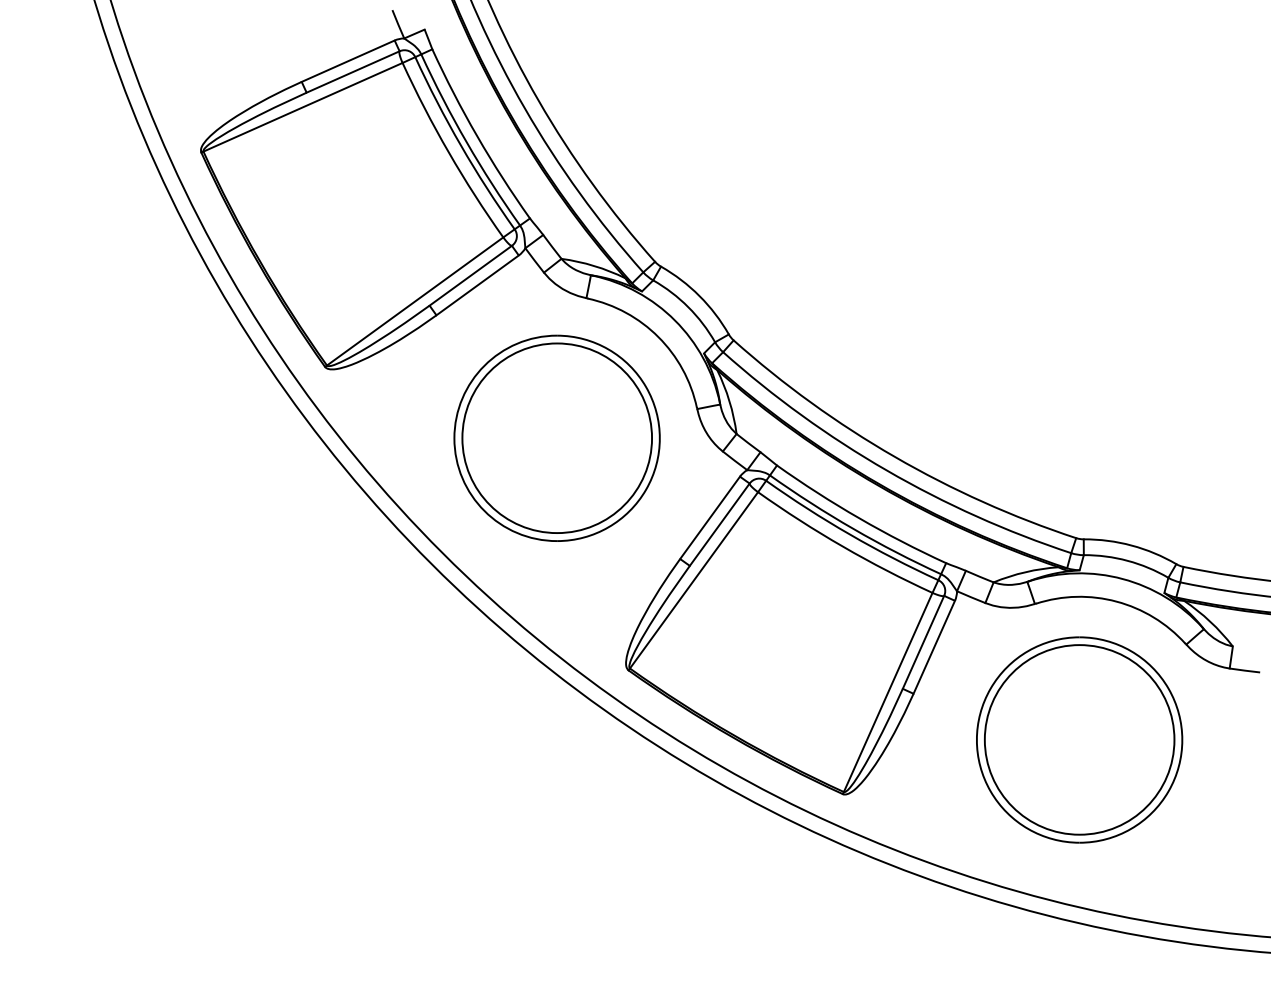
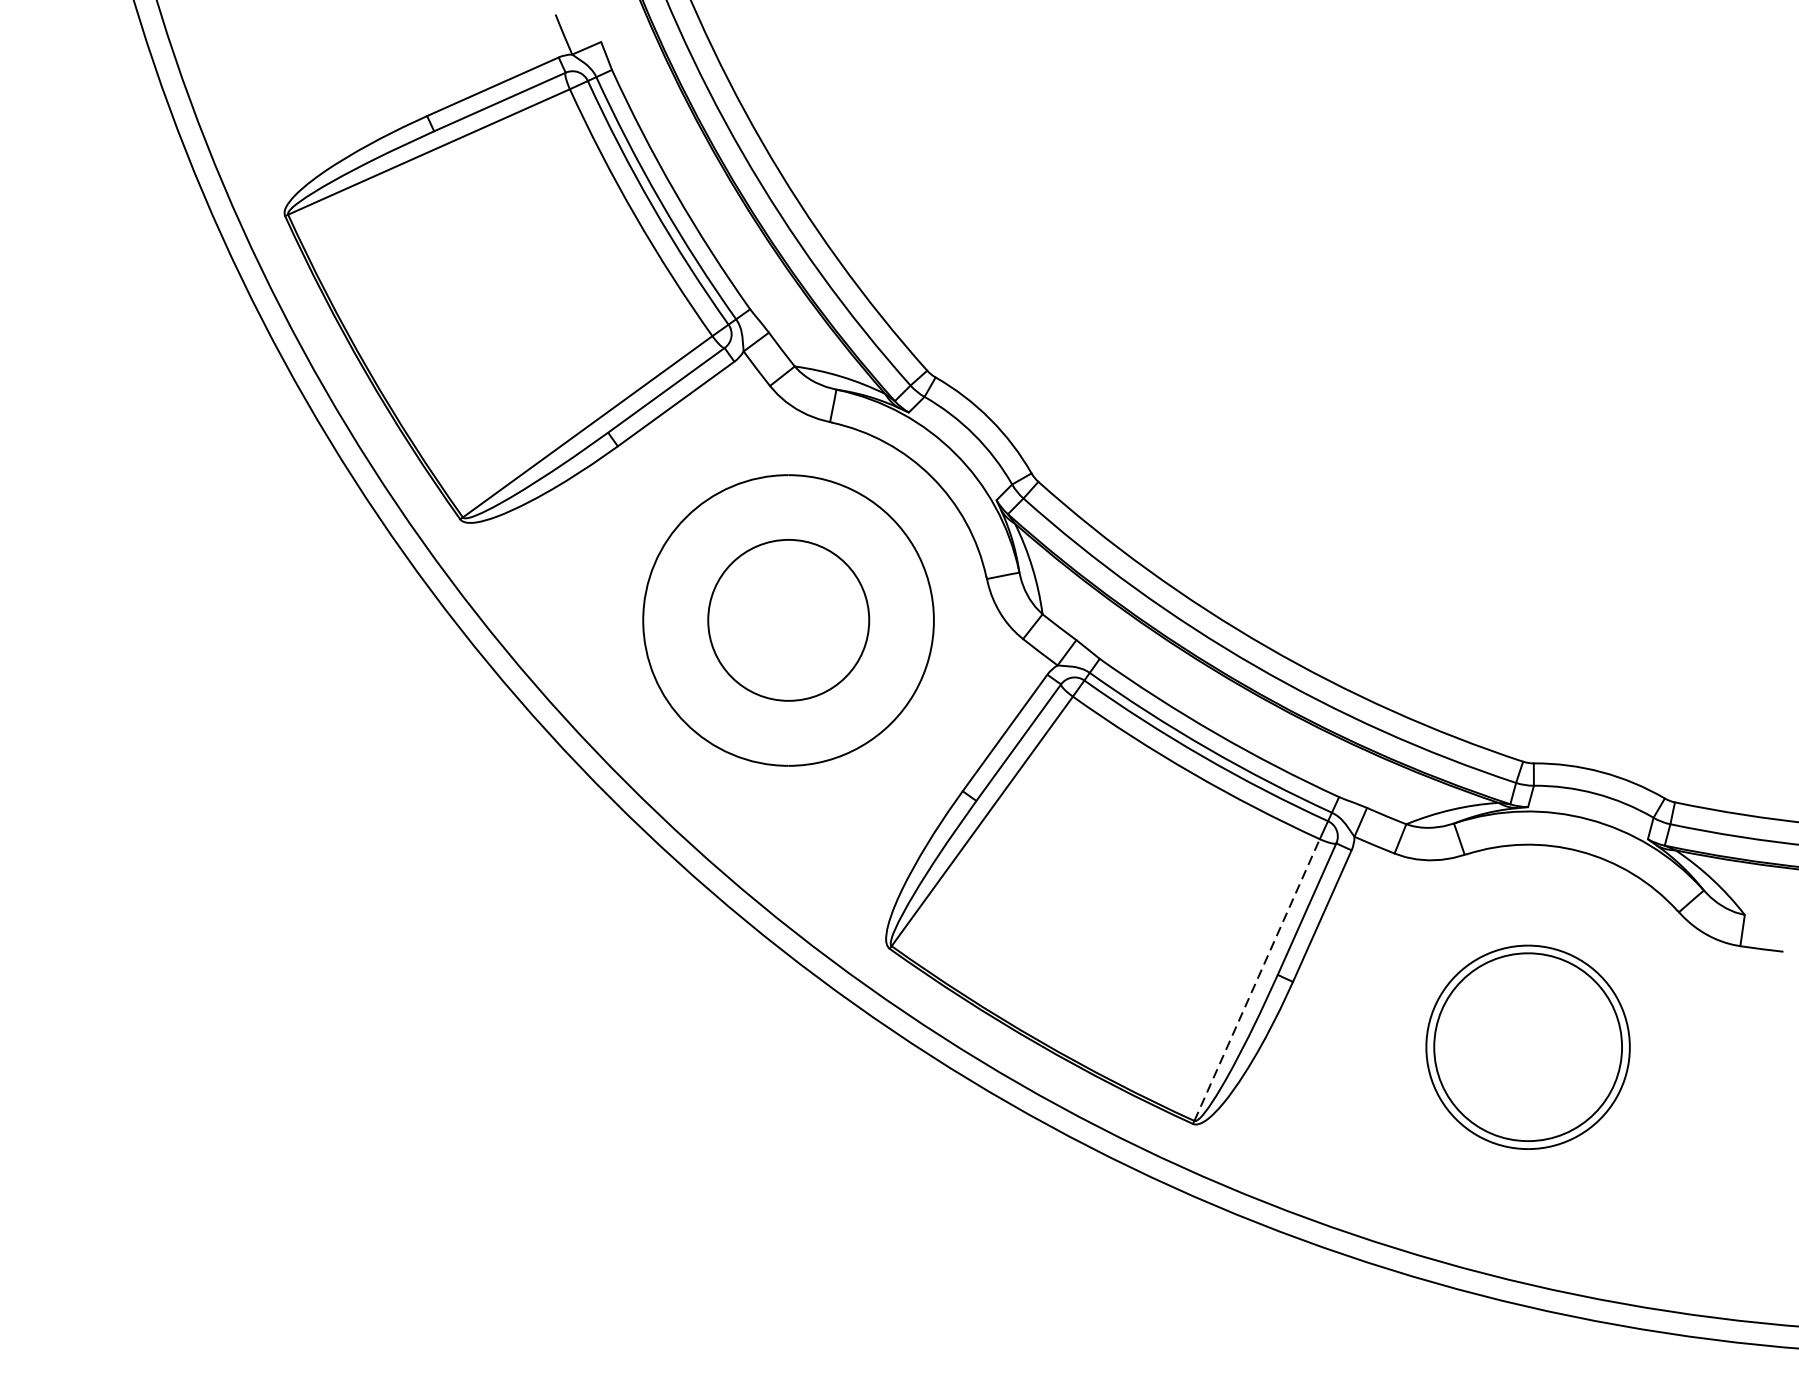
circle: (557, 438) -> (789, 620), size x0.6
line: (888, 692) -> (1257, 980), solid -> dashed
part: (1079, 739) -> (1527, 1046), size x0.7

